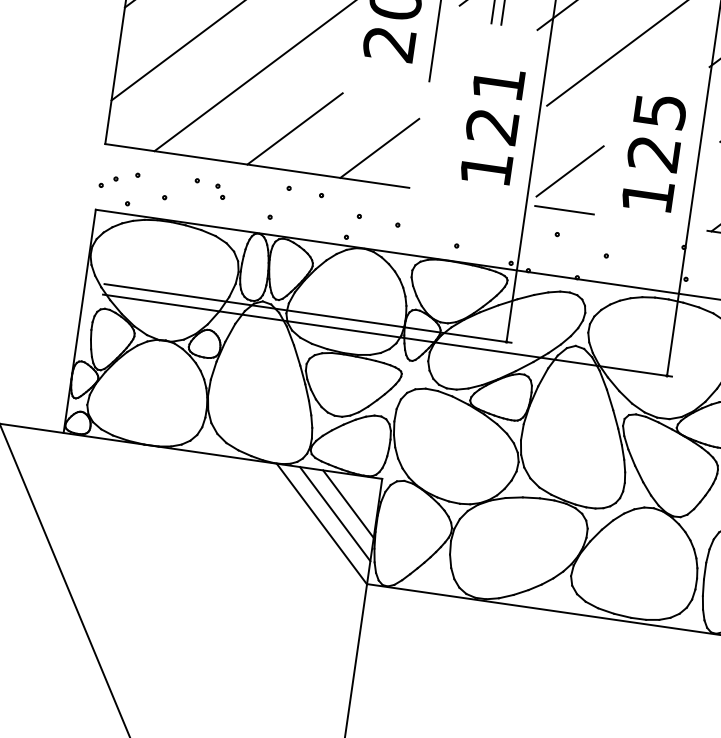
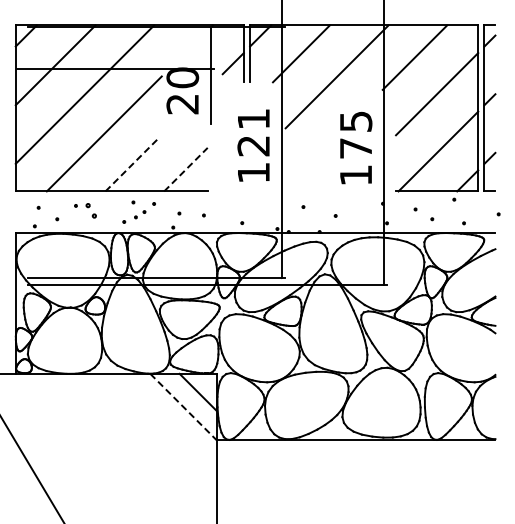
line: (296, 128) -> (132, 164), solid -> dashed
line: (379, 148) -> (185, 169), solid -> dashed
text: (653, 153) -> (355, 148), 125 -> 175
line: (569, 170) -> (305, 166), removed
part: (109, 181) -> (140, 214), moved
part: (219, 191) -> (90, 210), size x1.6
line: (564, 210) -> (305, 191), removed
line: (334, 513) -> (190, 399), removed
line: (321, 524) -> (183, 407), solid -> dashed

